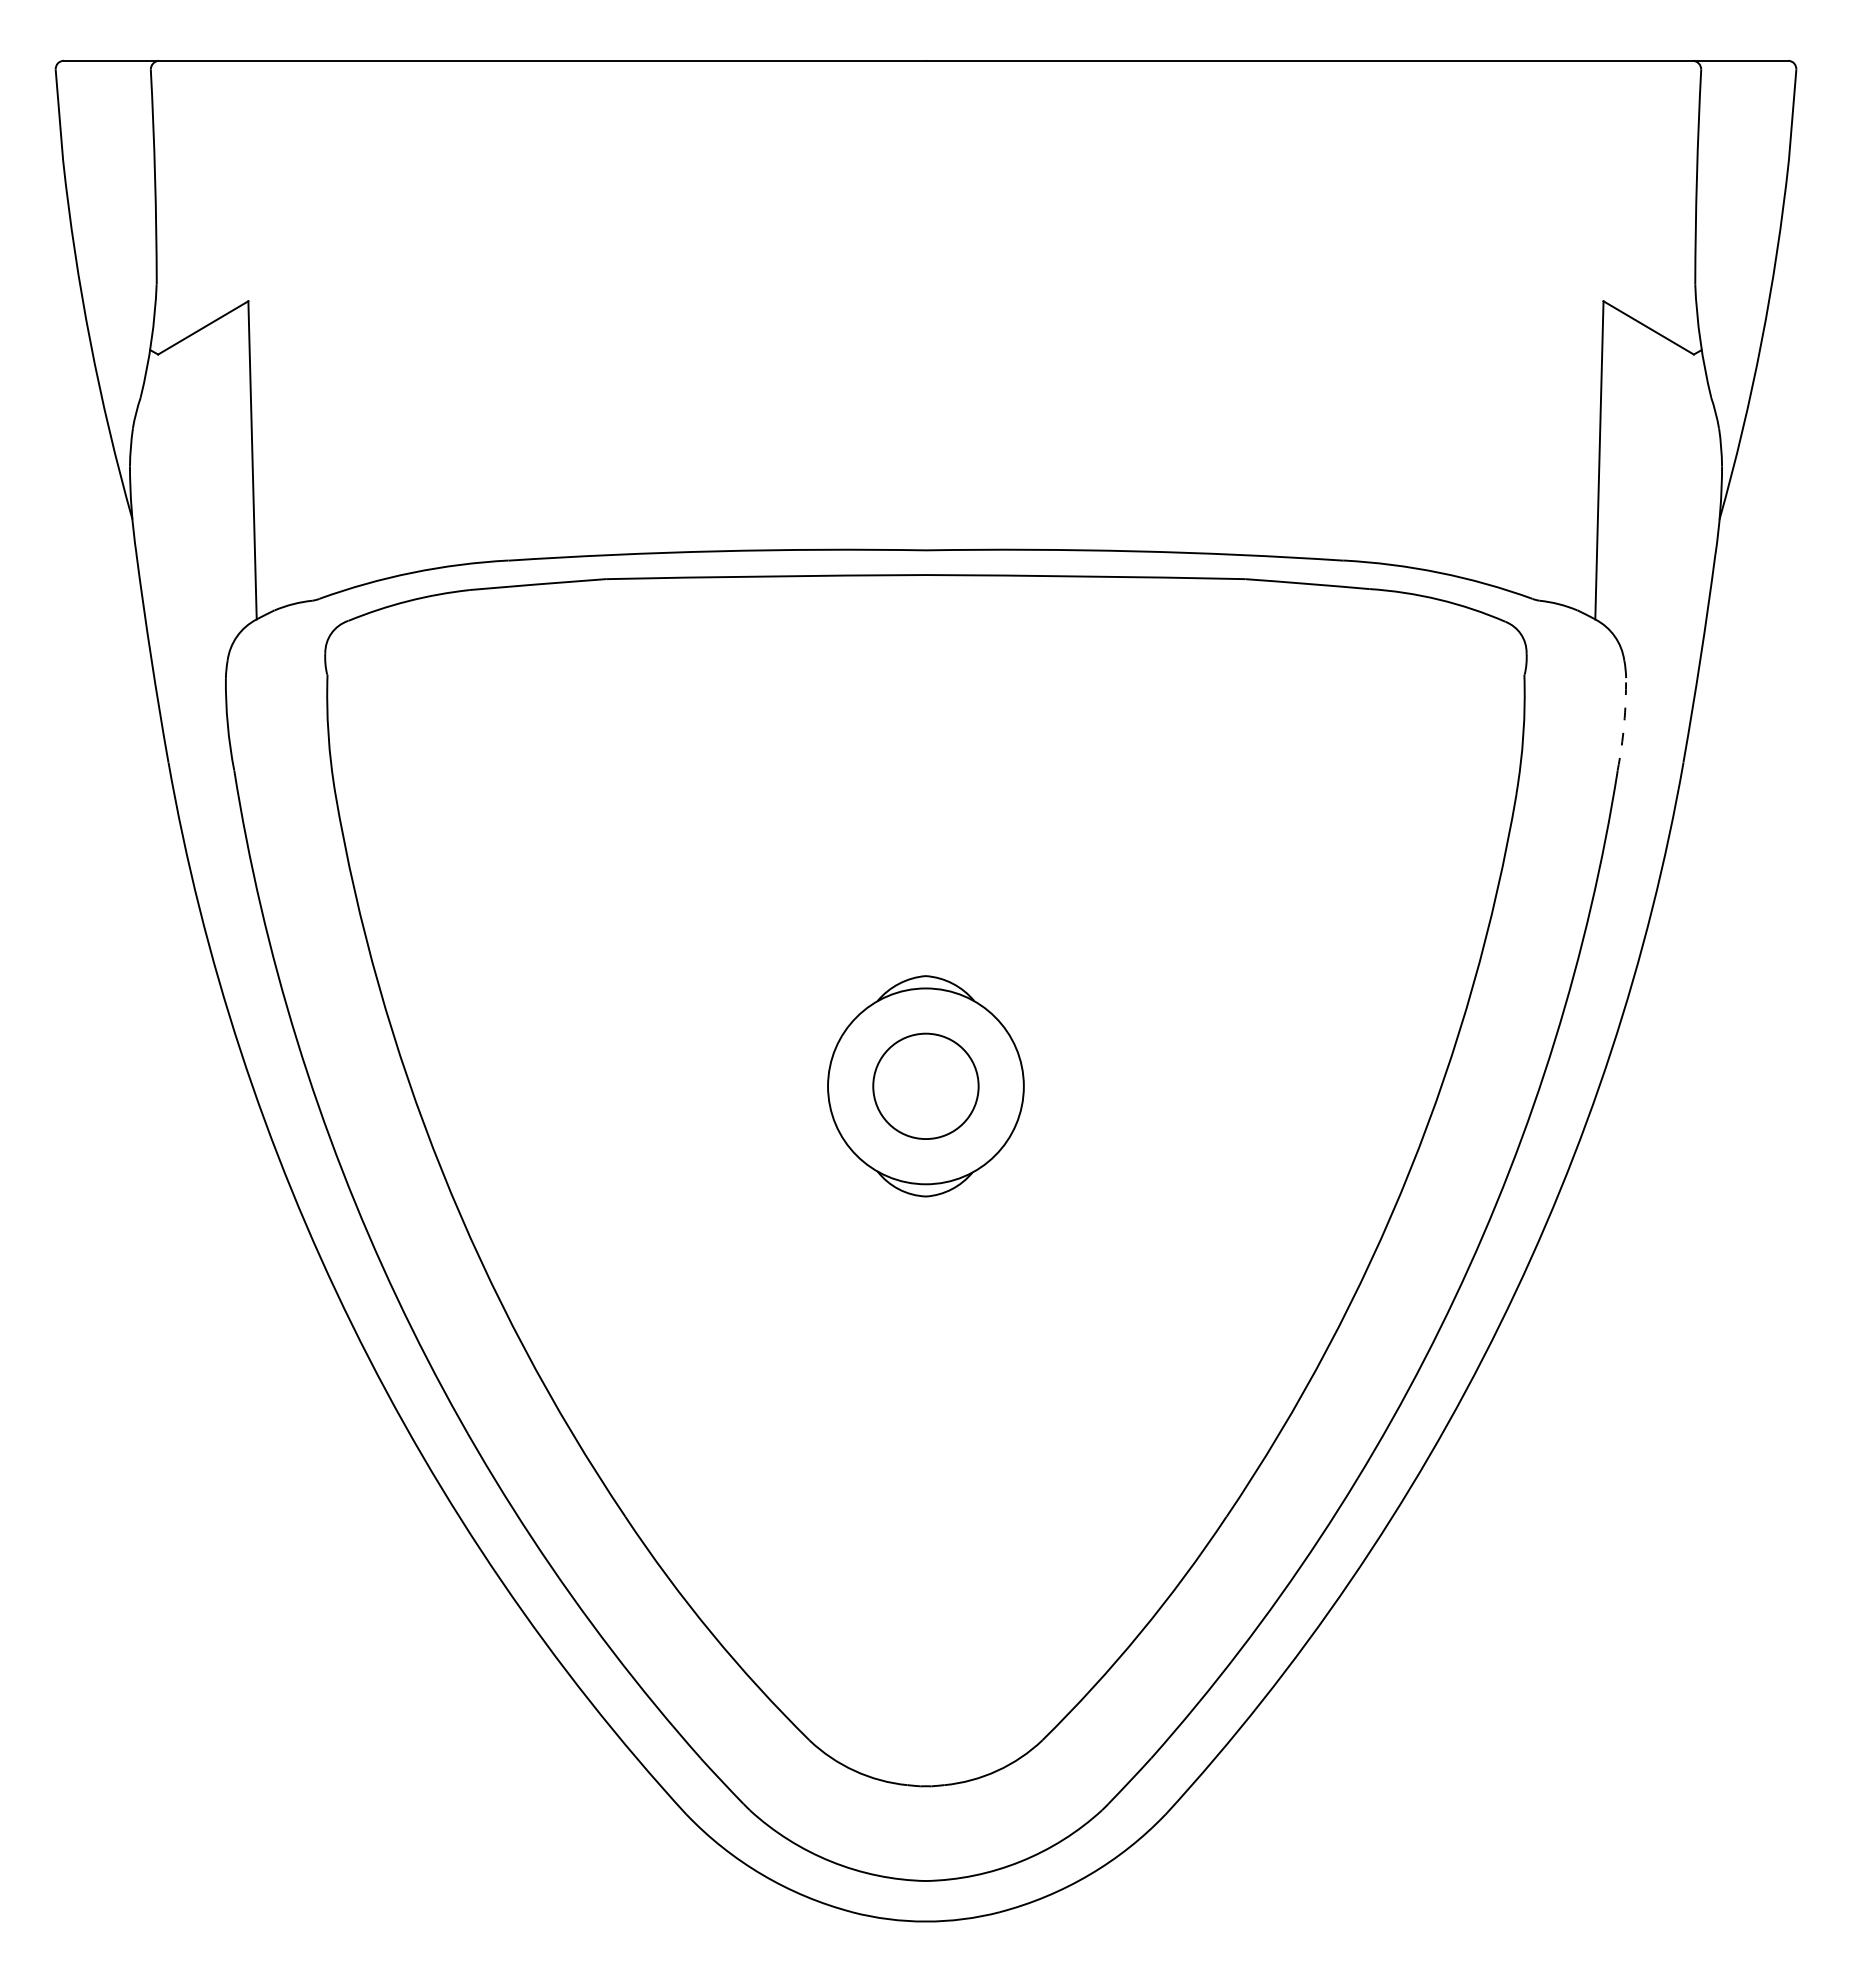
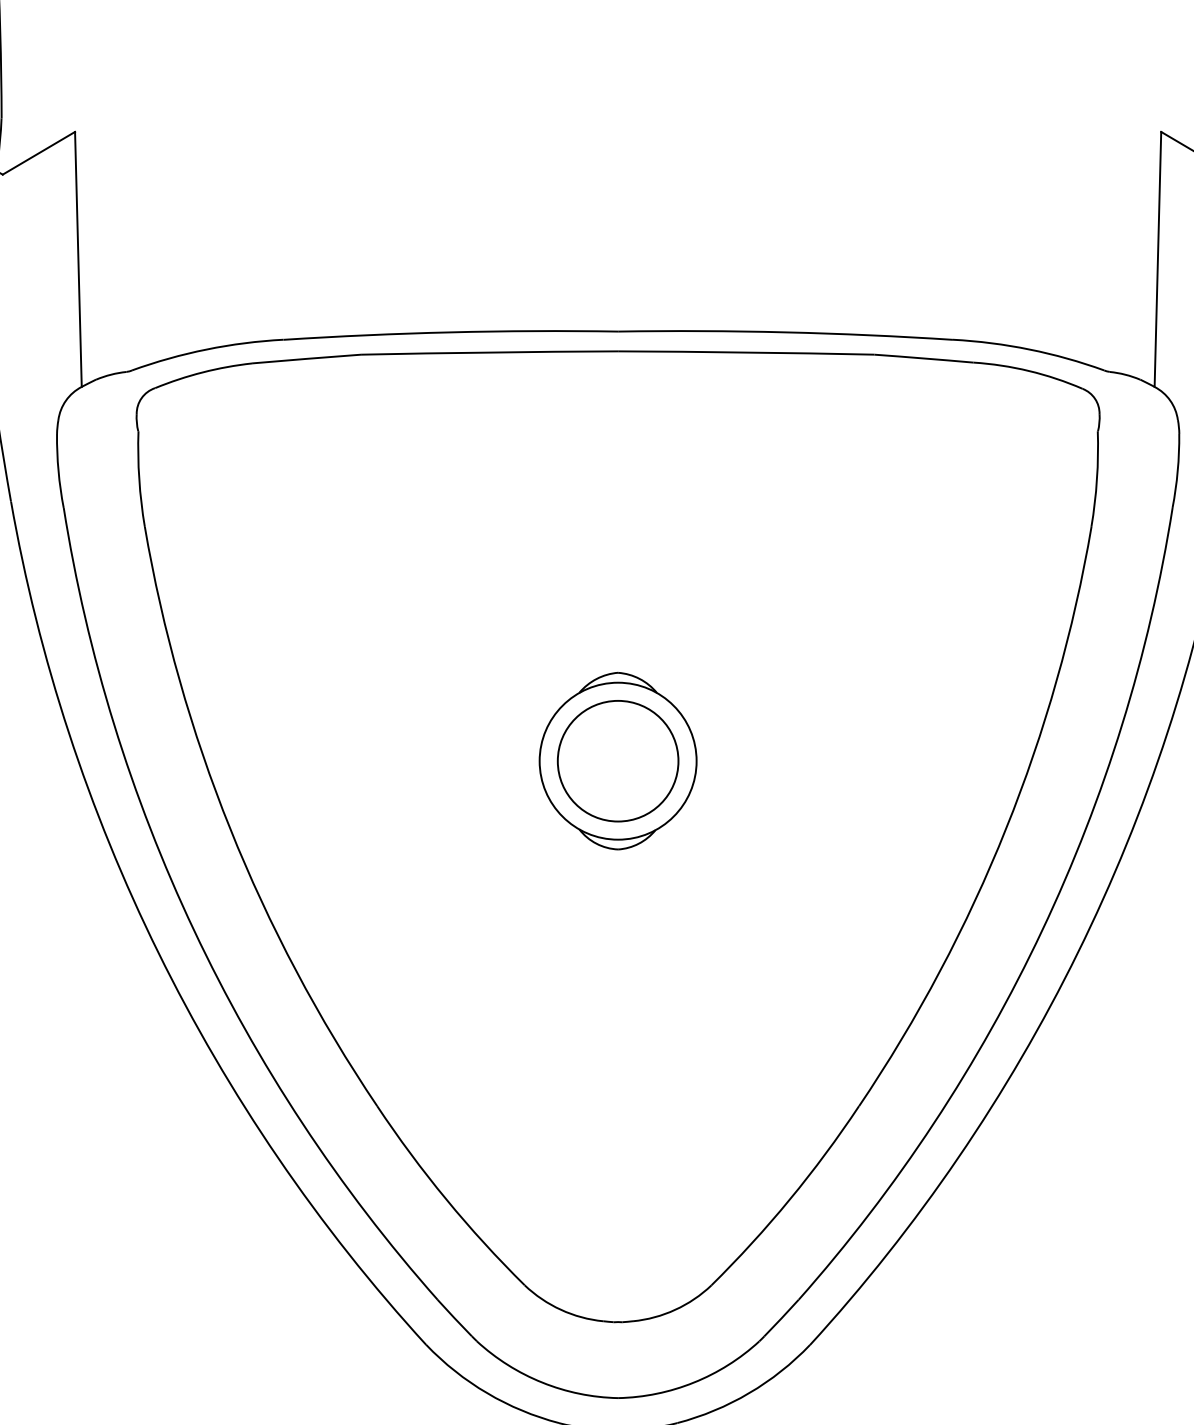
arc: (1624, 724) -> (1178, 471), dashed -> solid
circle: (925, 1086) -> (617, 761), size x1.43

